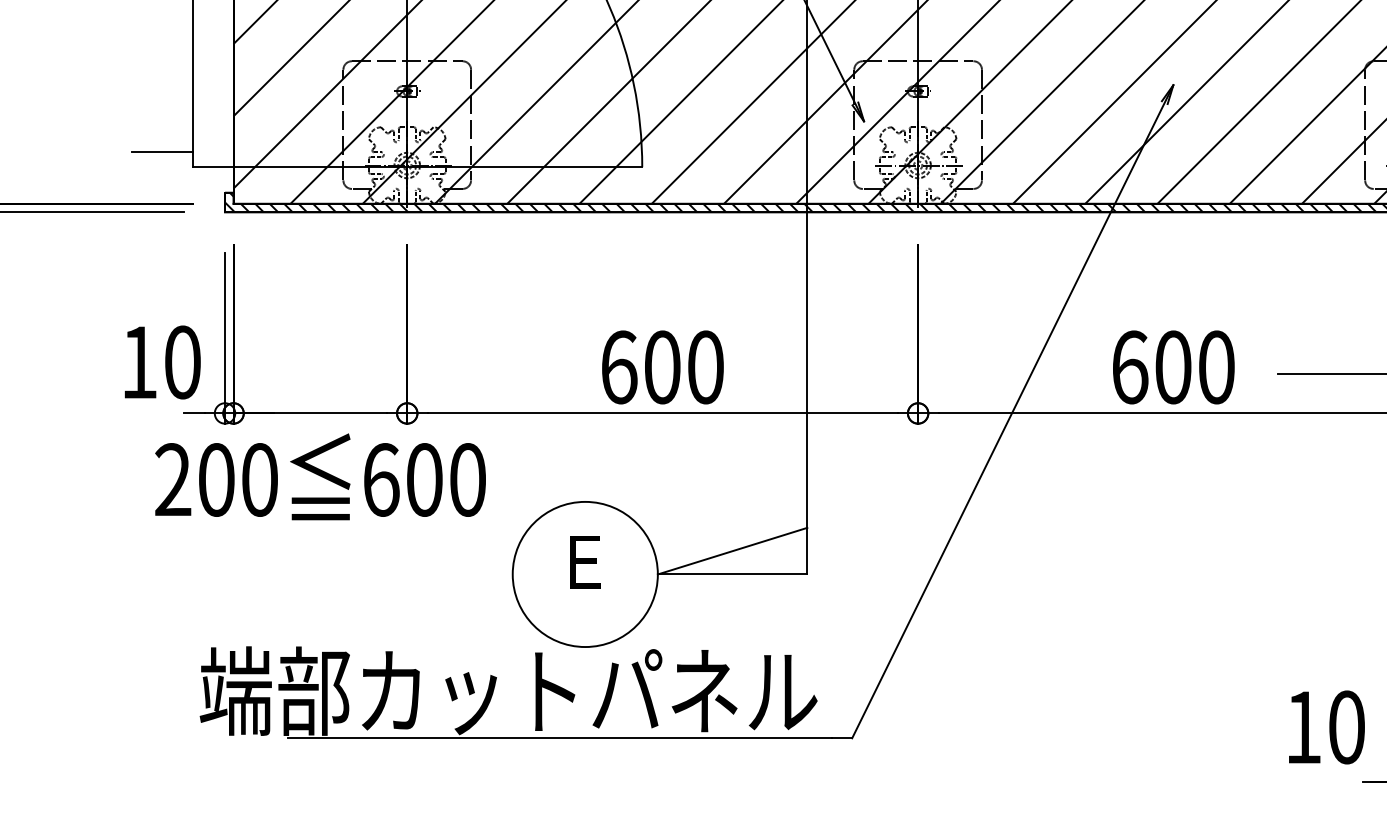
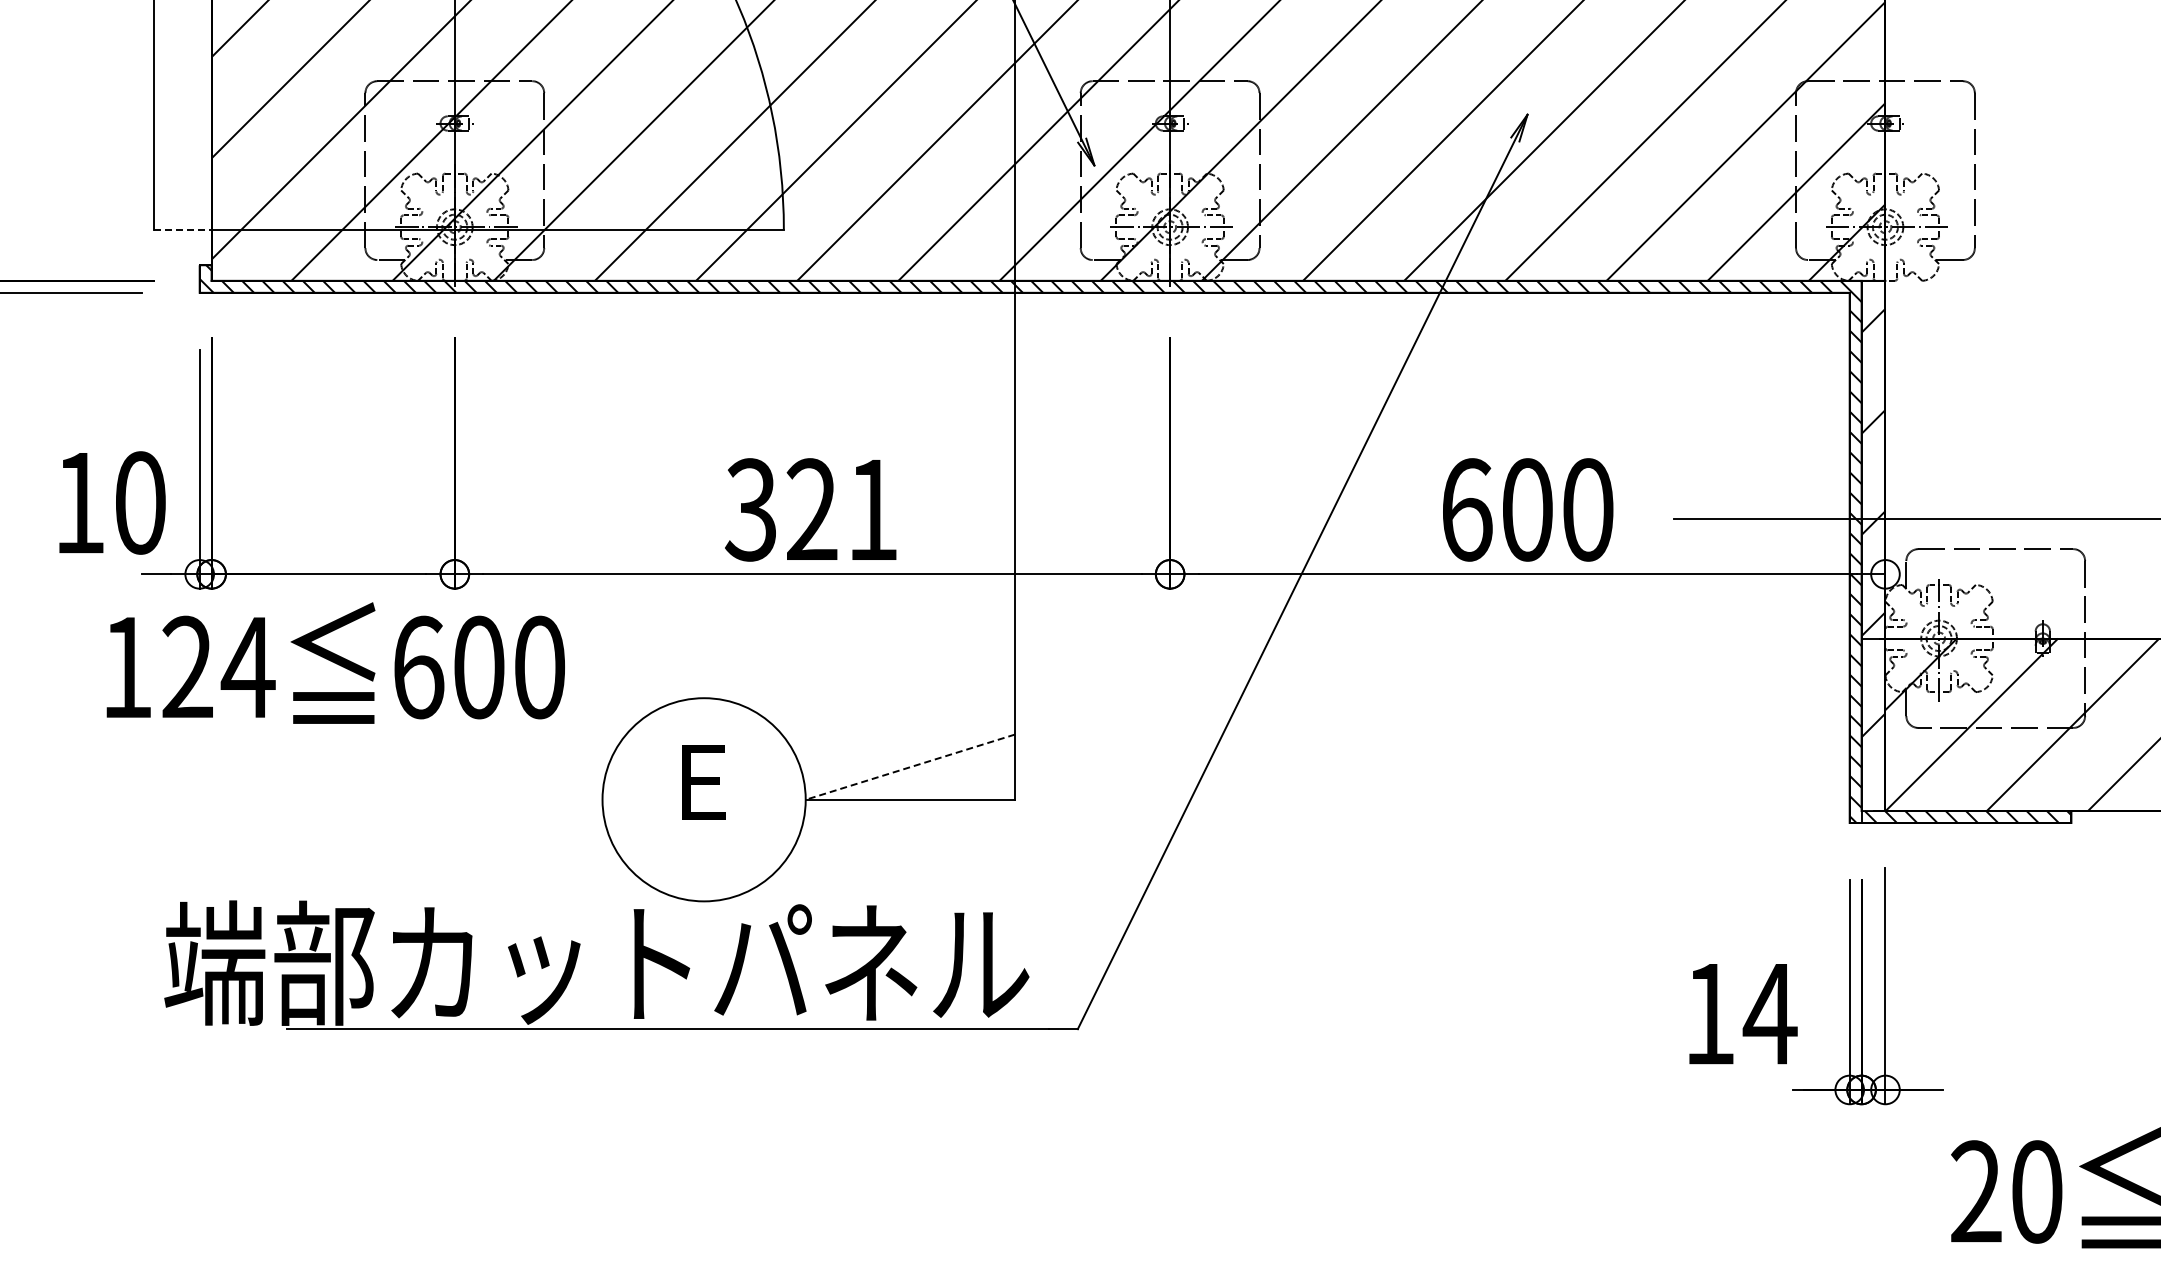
line: (162, 152) -> (111, 208), removed
line: (213, 167) -> (183, 229), solid -> dashed
text: (661, 367) -> (811, 509), 600 -> 321
text: (217, 479) -> (188, 667), 200 -> 124
line: (732, 551) -> (910, 767), solid -> dashed
text: (1346, 727) -> (1769, 1013), 10 -> 14

